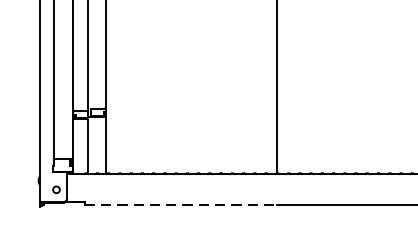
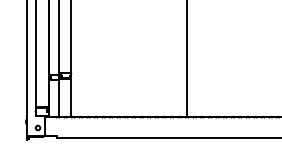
line: (181, 205) -> (122, 138), dashed -> solid

